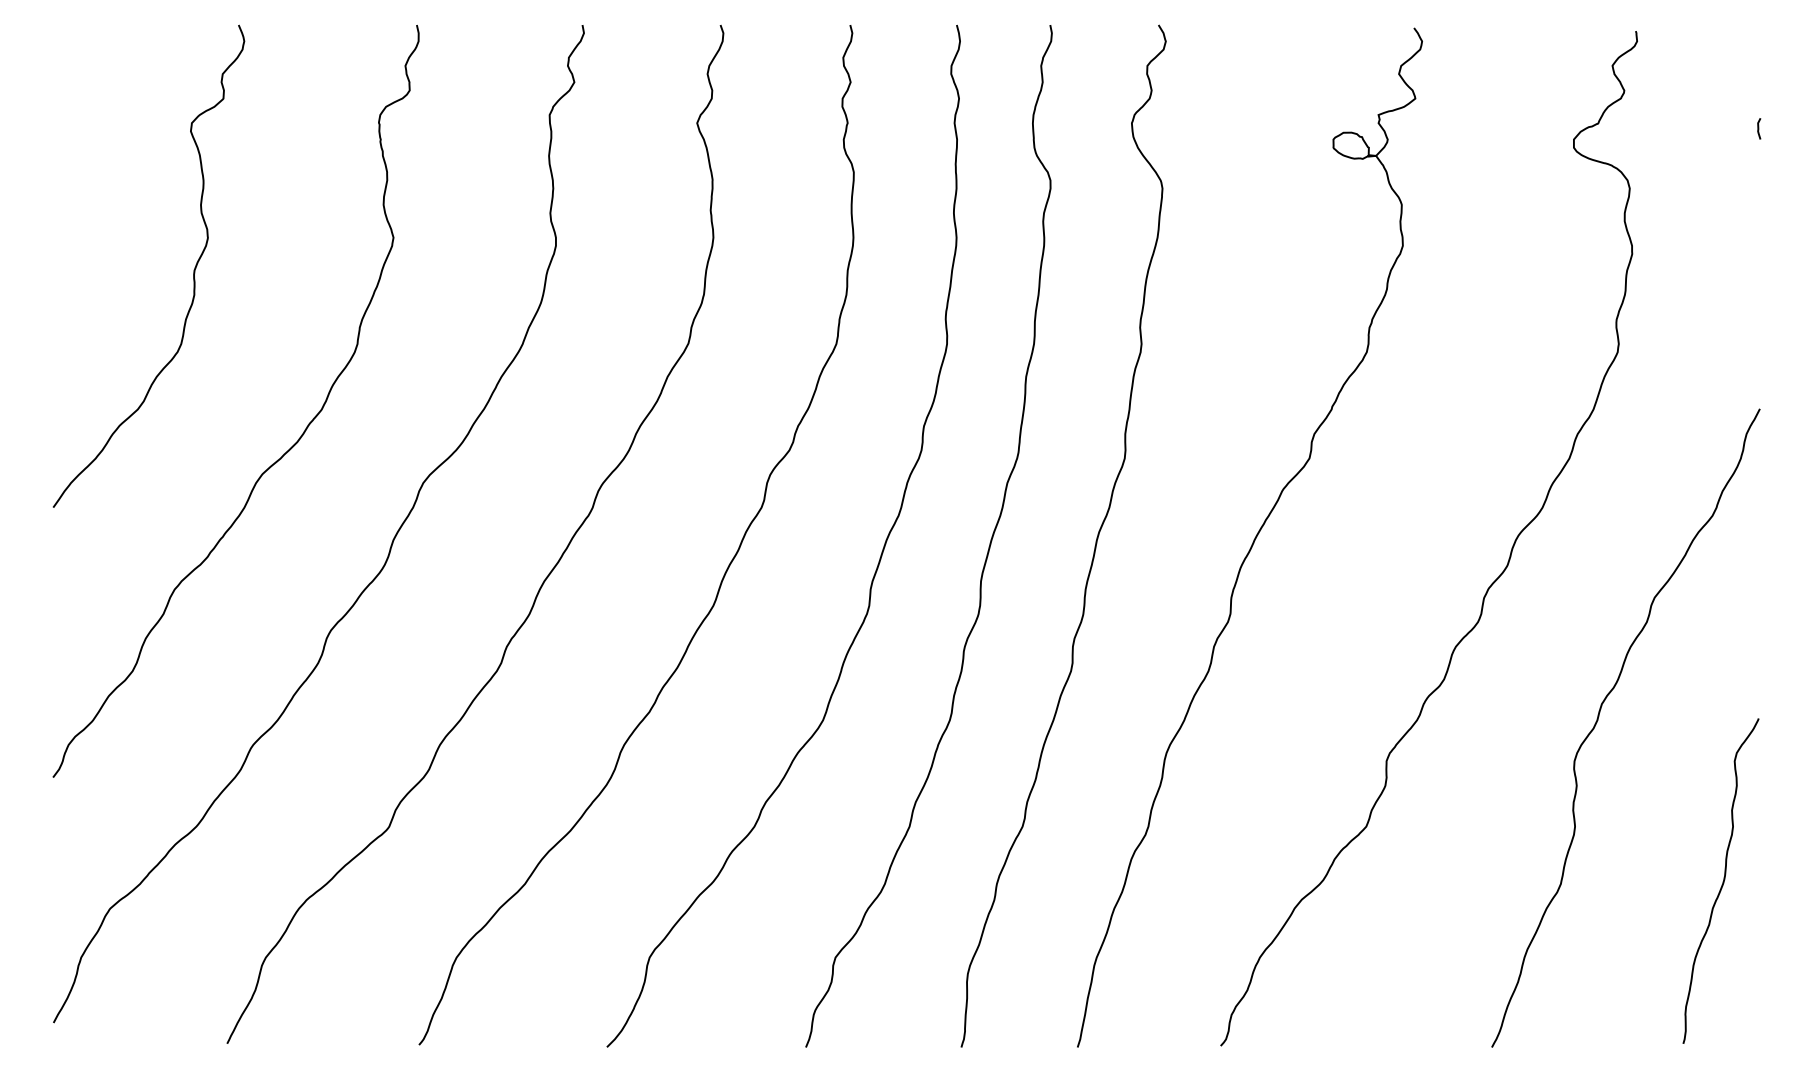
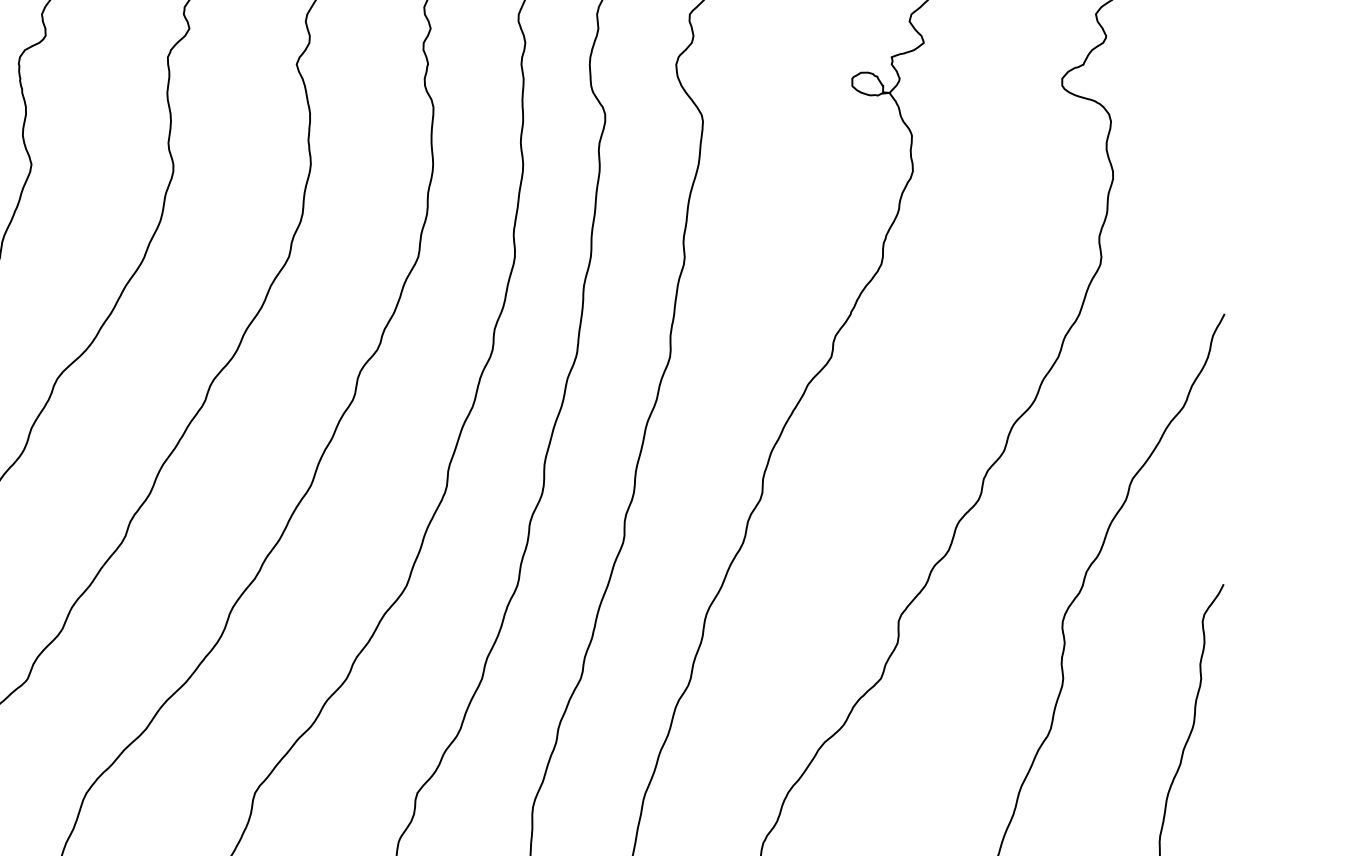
curve: (1759, 128) -> (1224, 69), removed

